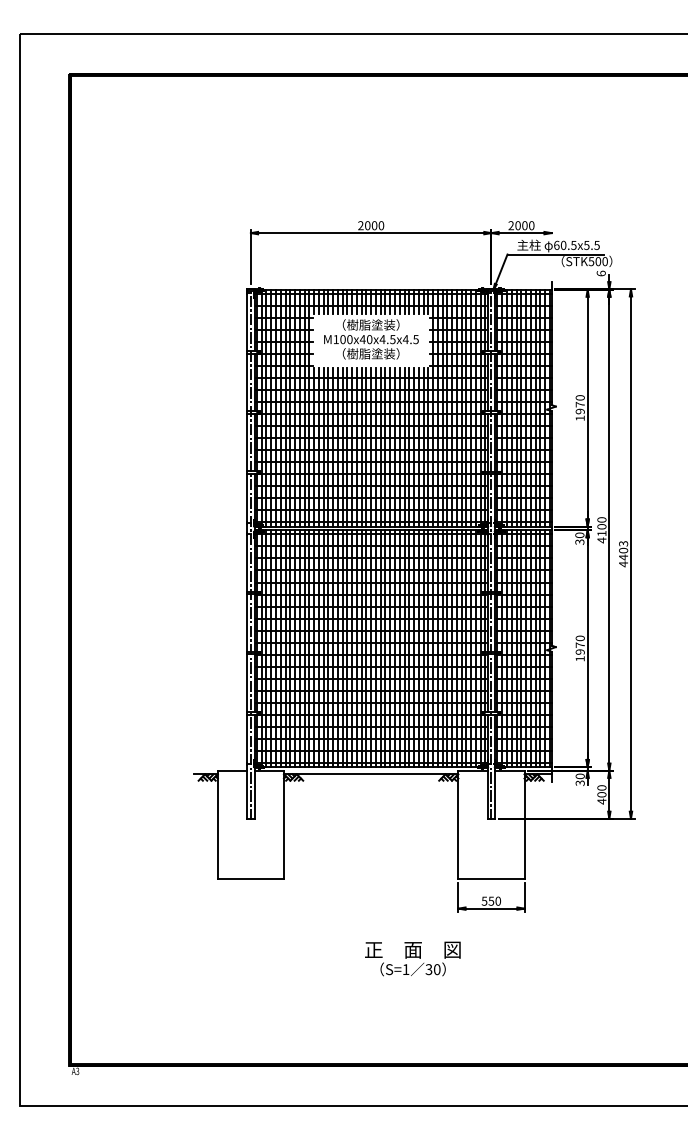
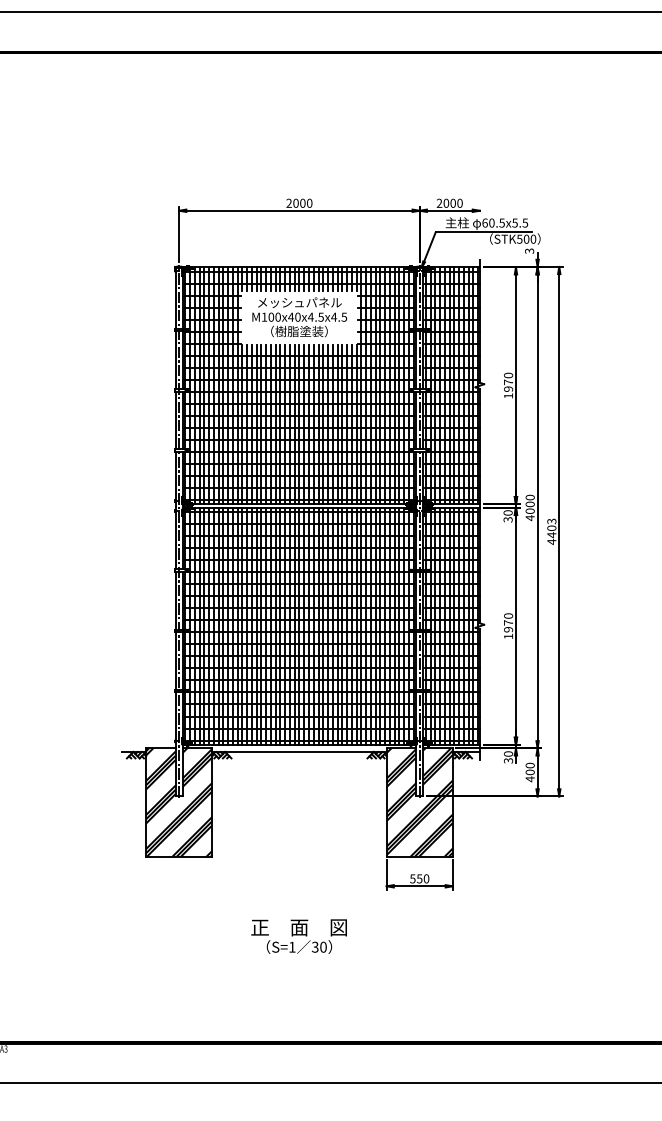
text: (600, 273) -> (528, 251), 6 -> 3
text: (371, 324) -> (299, 302), （樹脂塗装） -> メッシュパネル
text: (601, 533) -> (529, 511), 4100 -> 4000
hatch: (250, 824) -> (178, 802), added
hatch: (491, 824) -> (419, 802), added
text: (412, 958) -> (298, 936), moved

